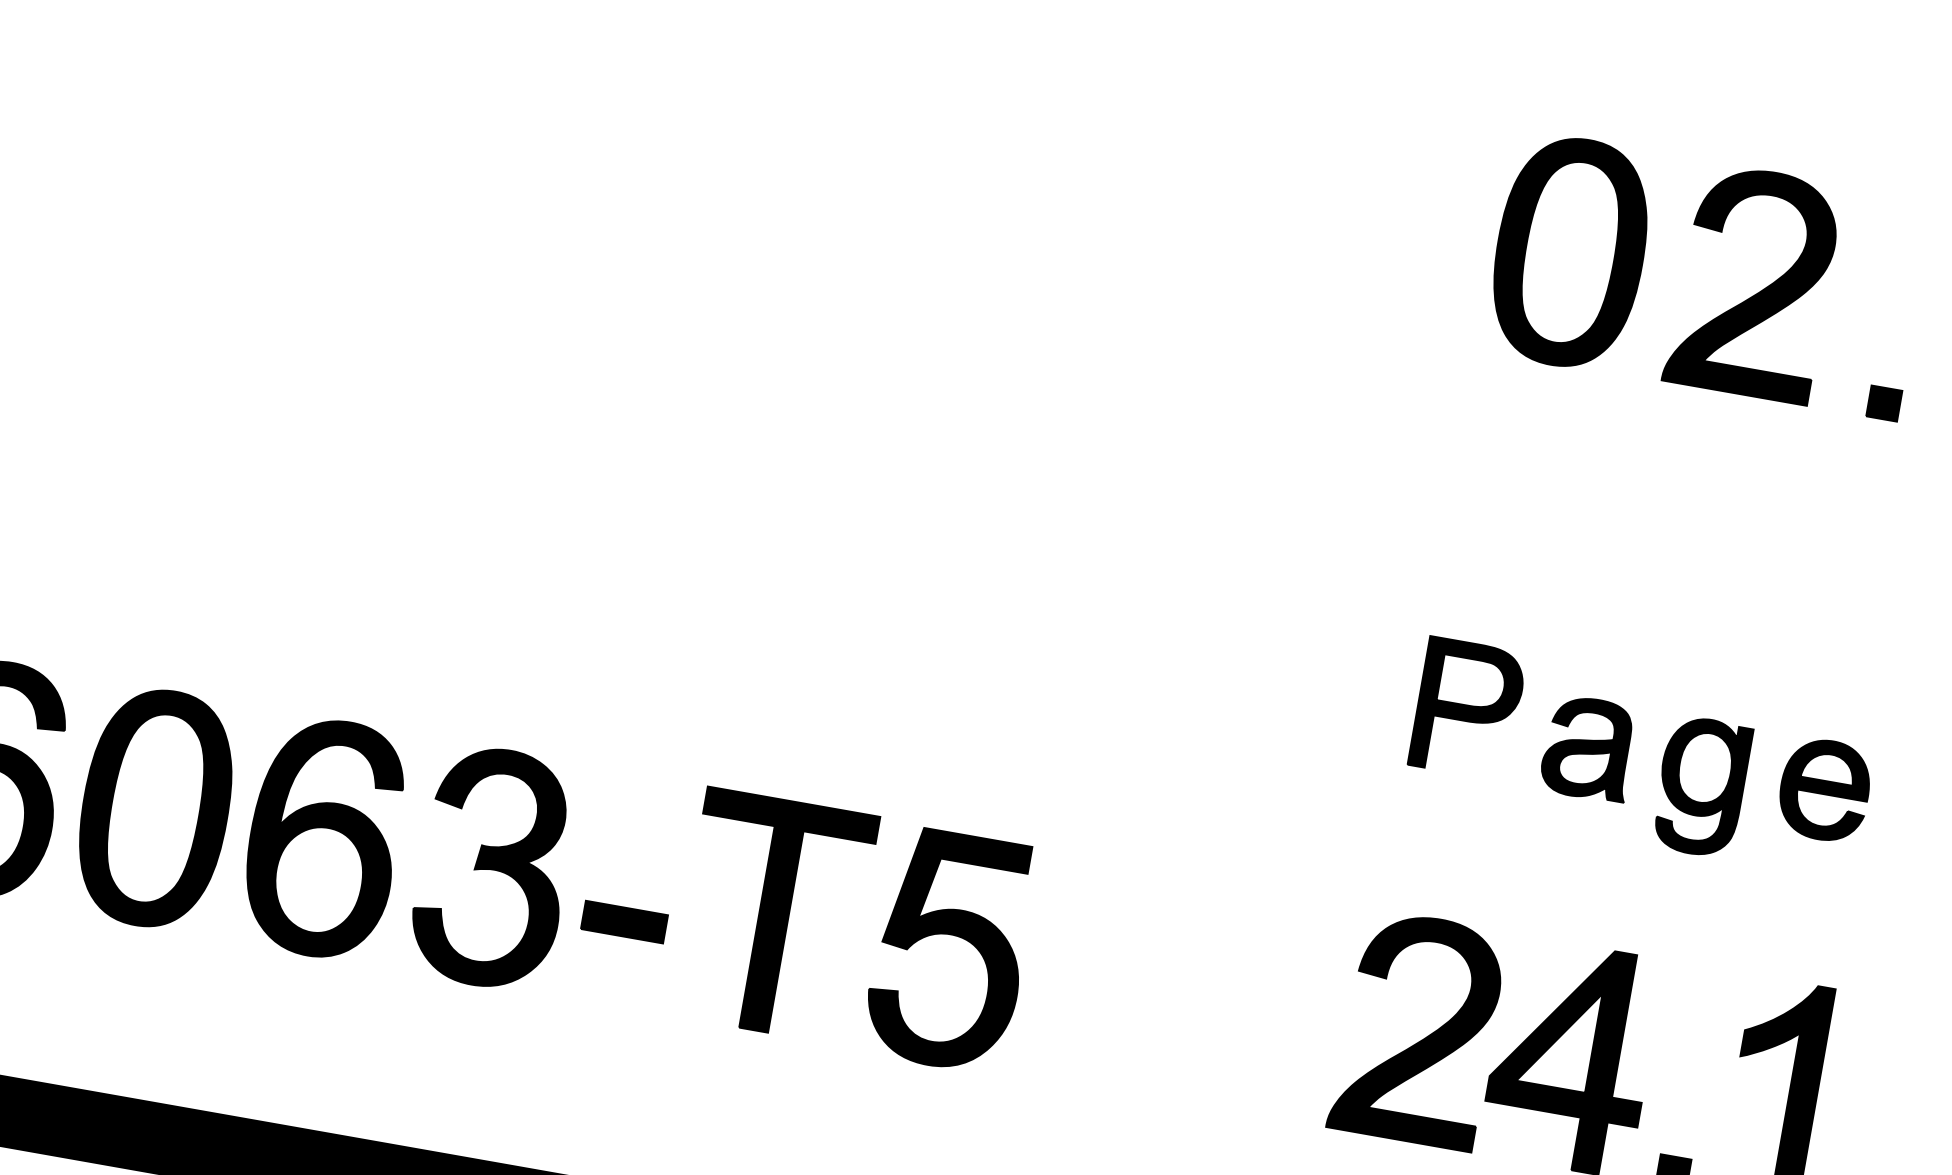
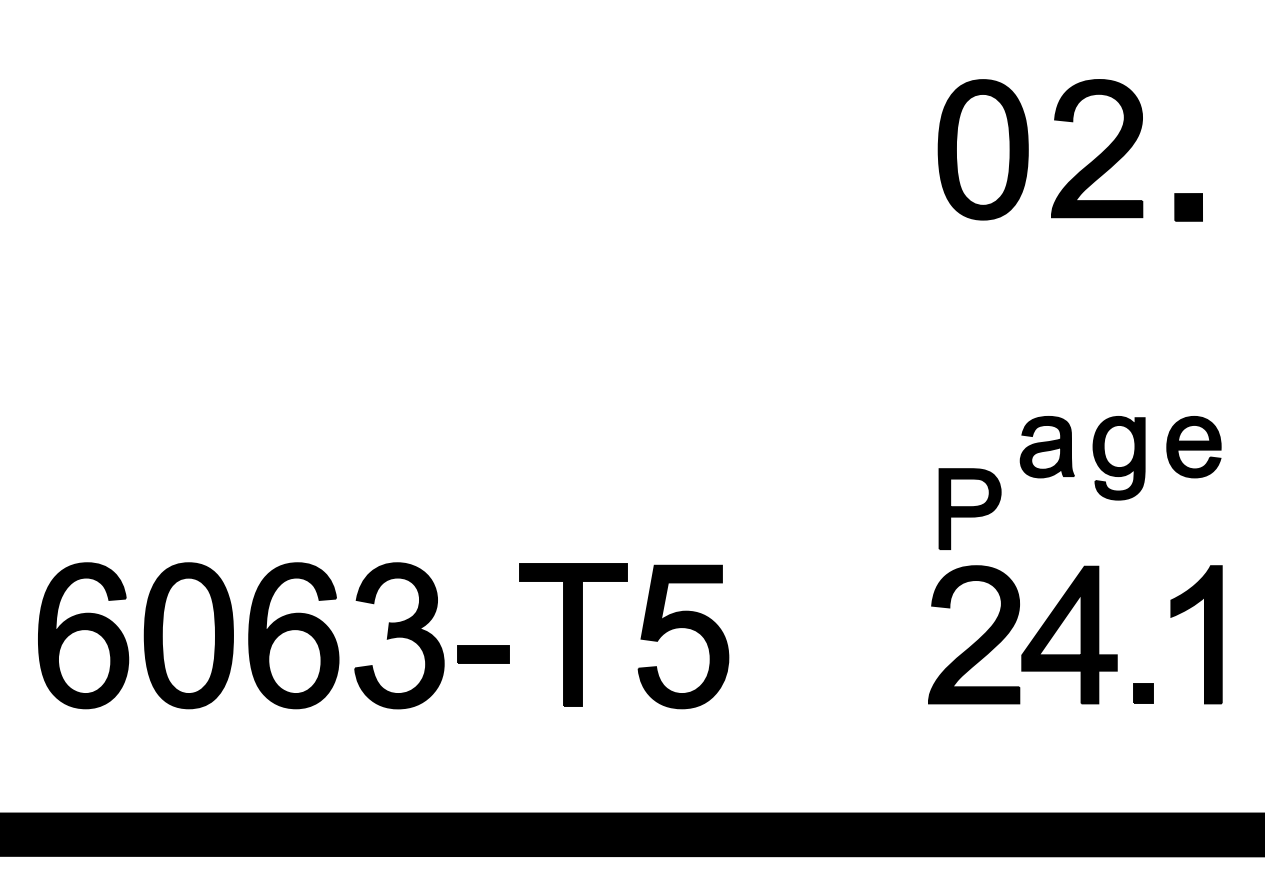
part: (1883, 403) -> (1188, 207), size x1.4
part: (1467, 707) -> (969, 508), moved

